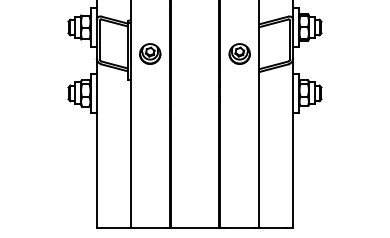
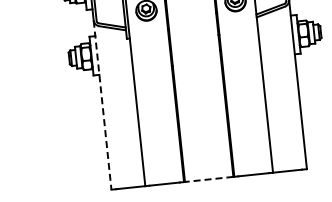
line: (96, 143) -> (102, 105), solid -> dashed
line: (194, 228) -> (208, 179), solid -> dashed

